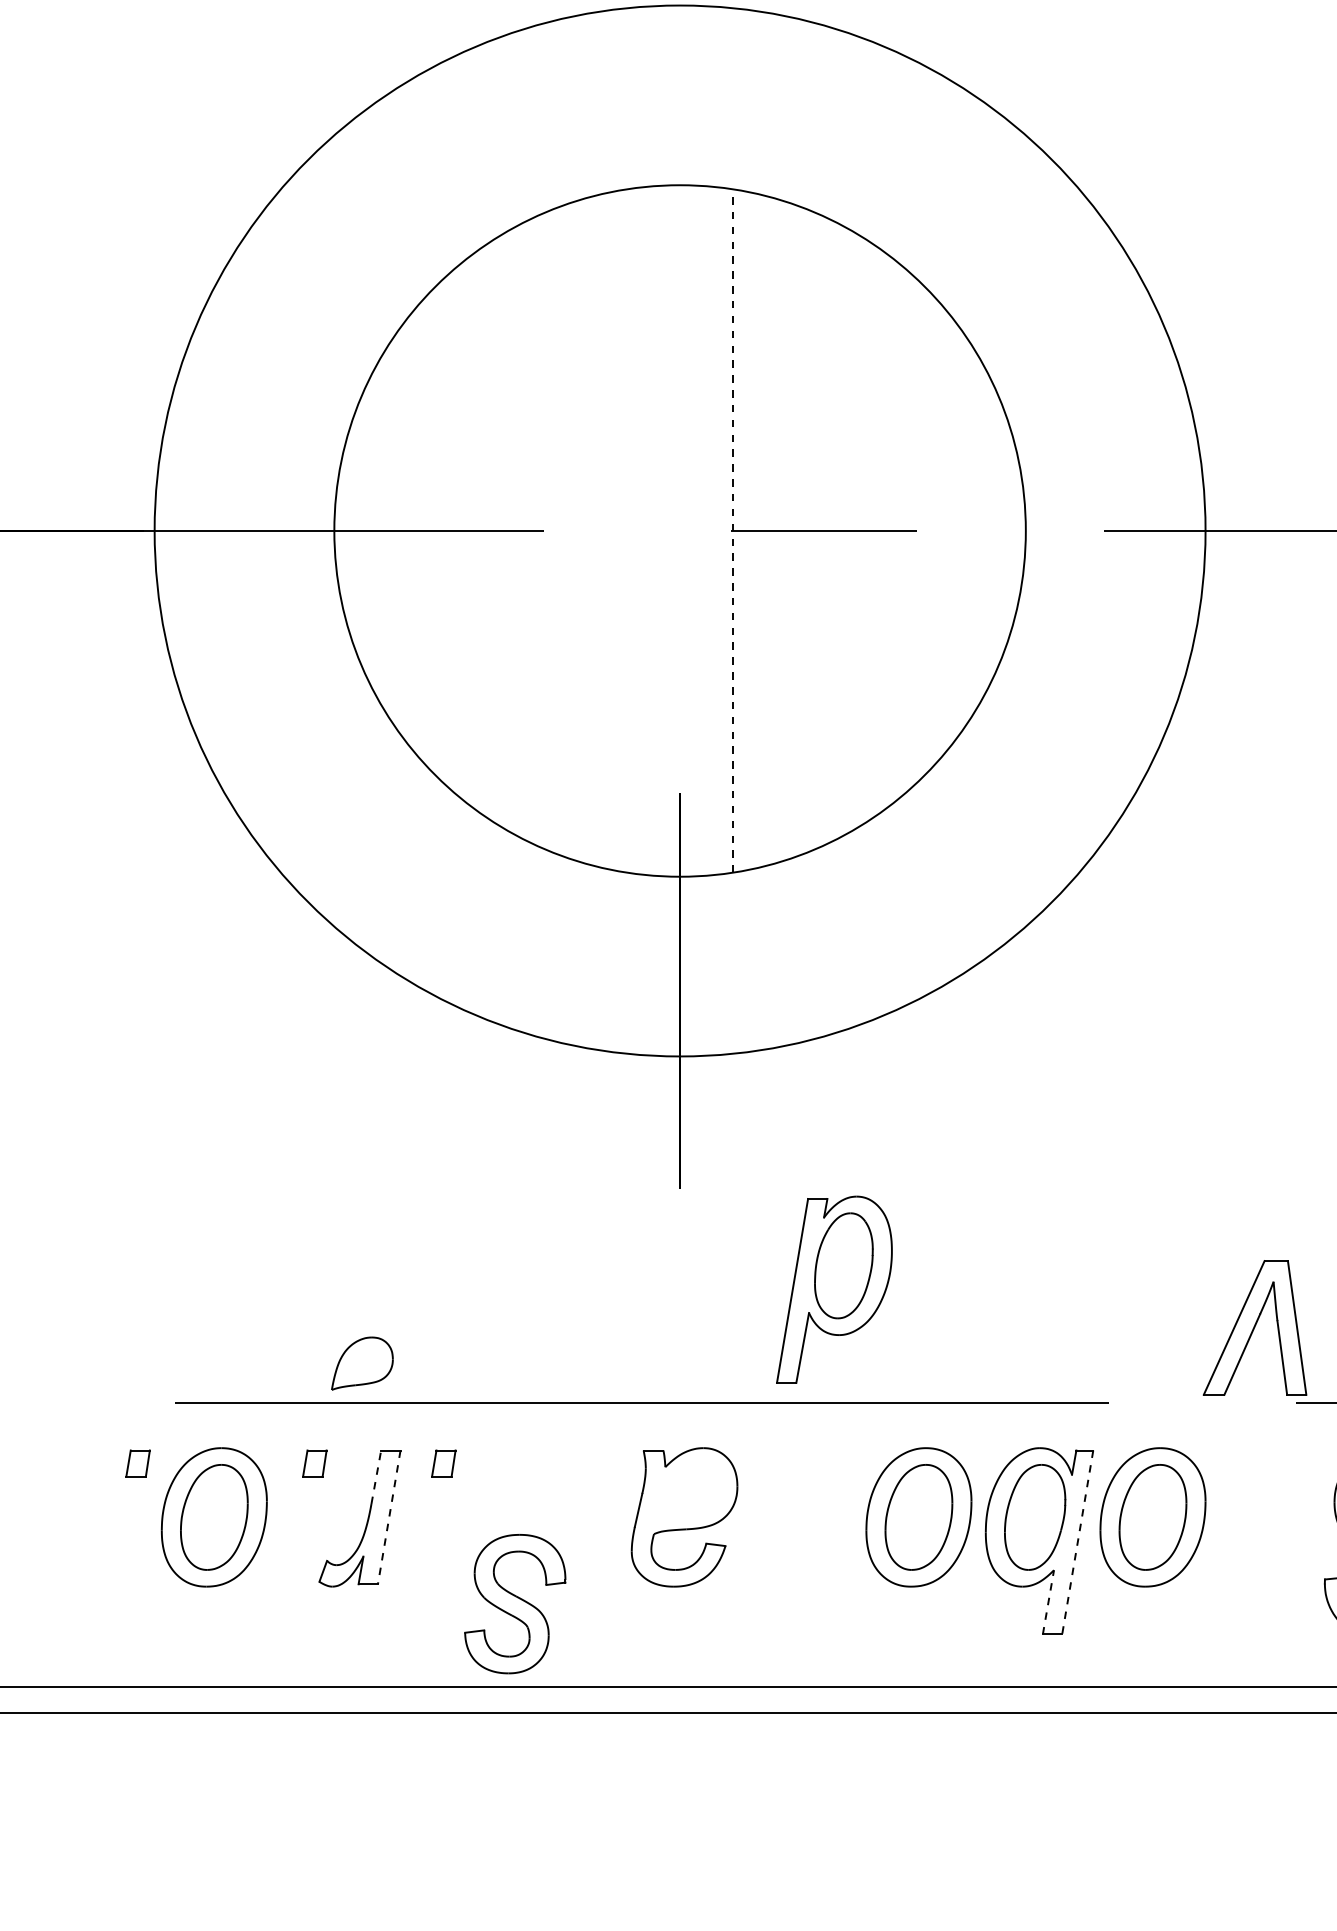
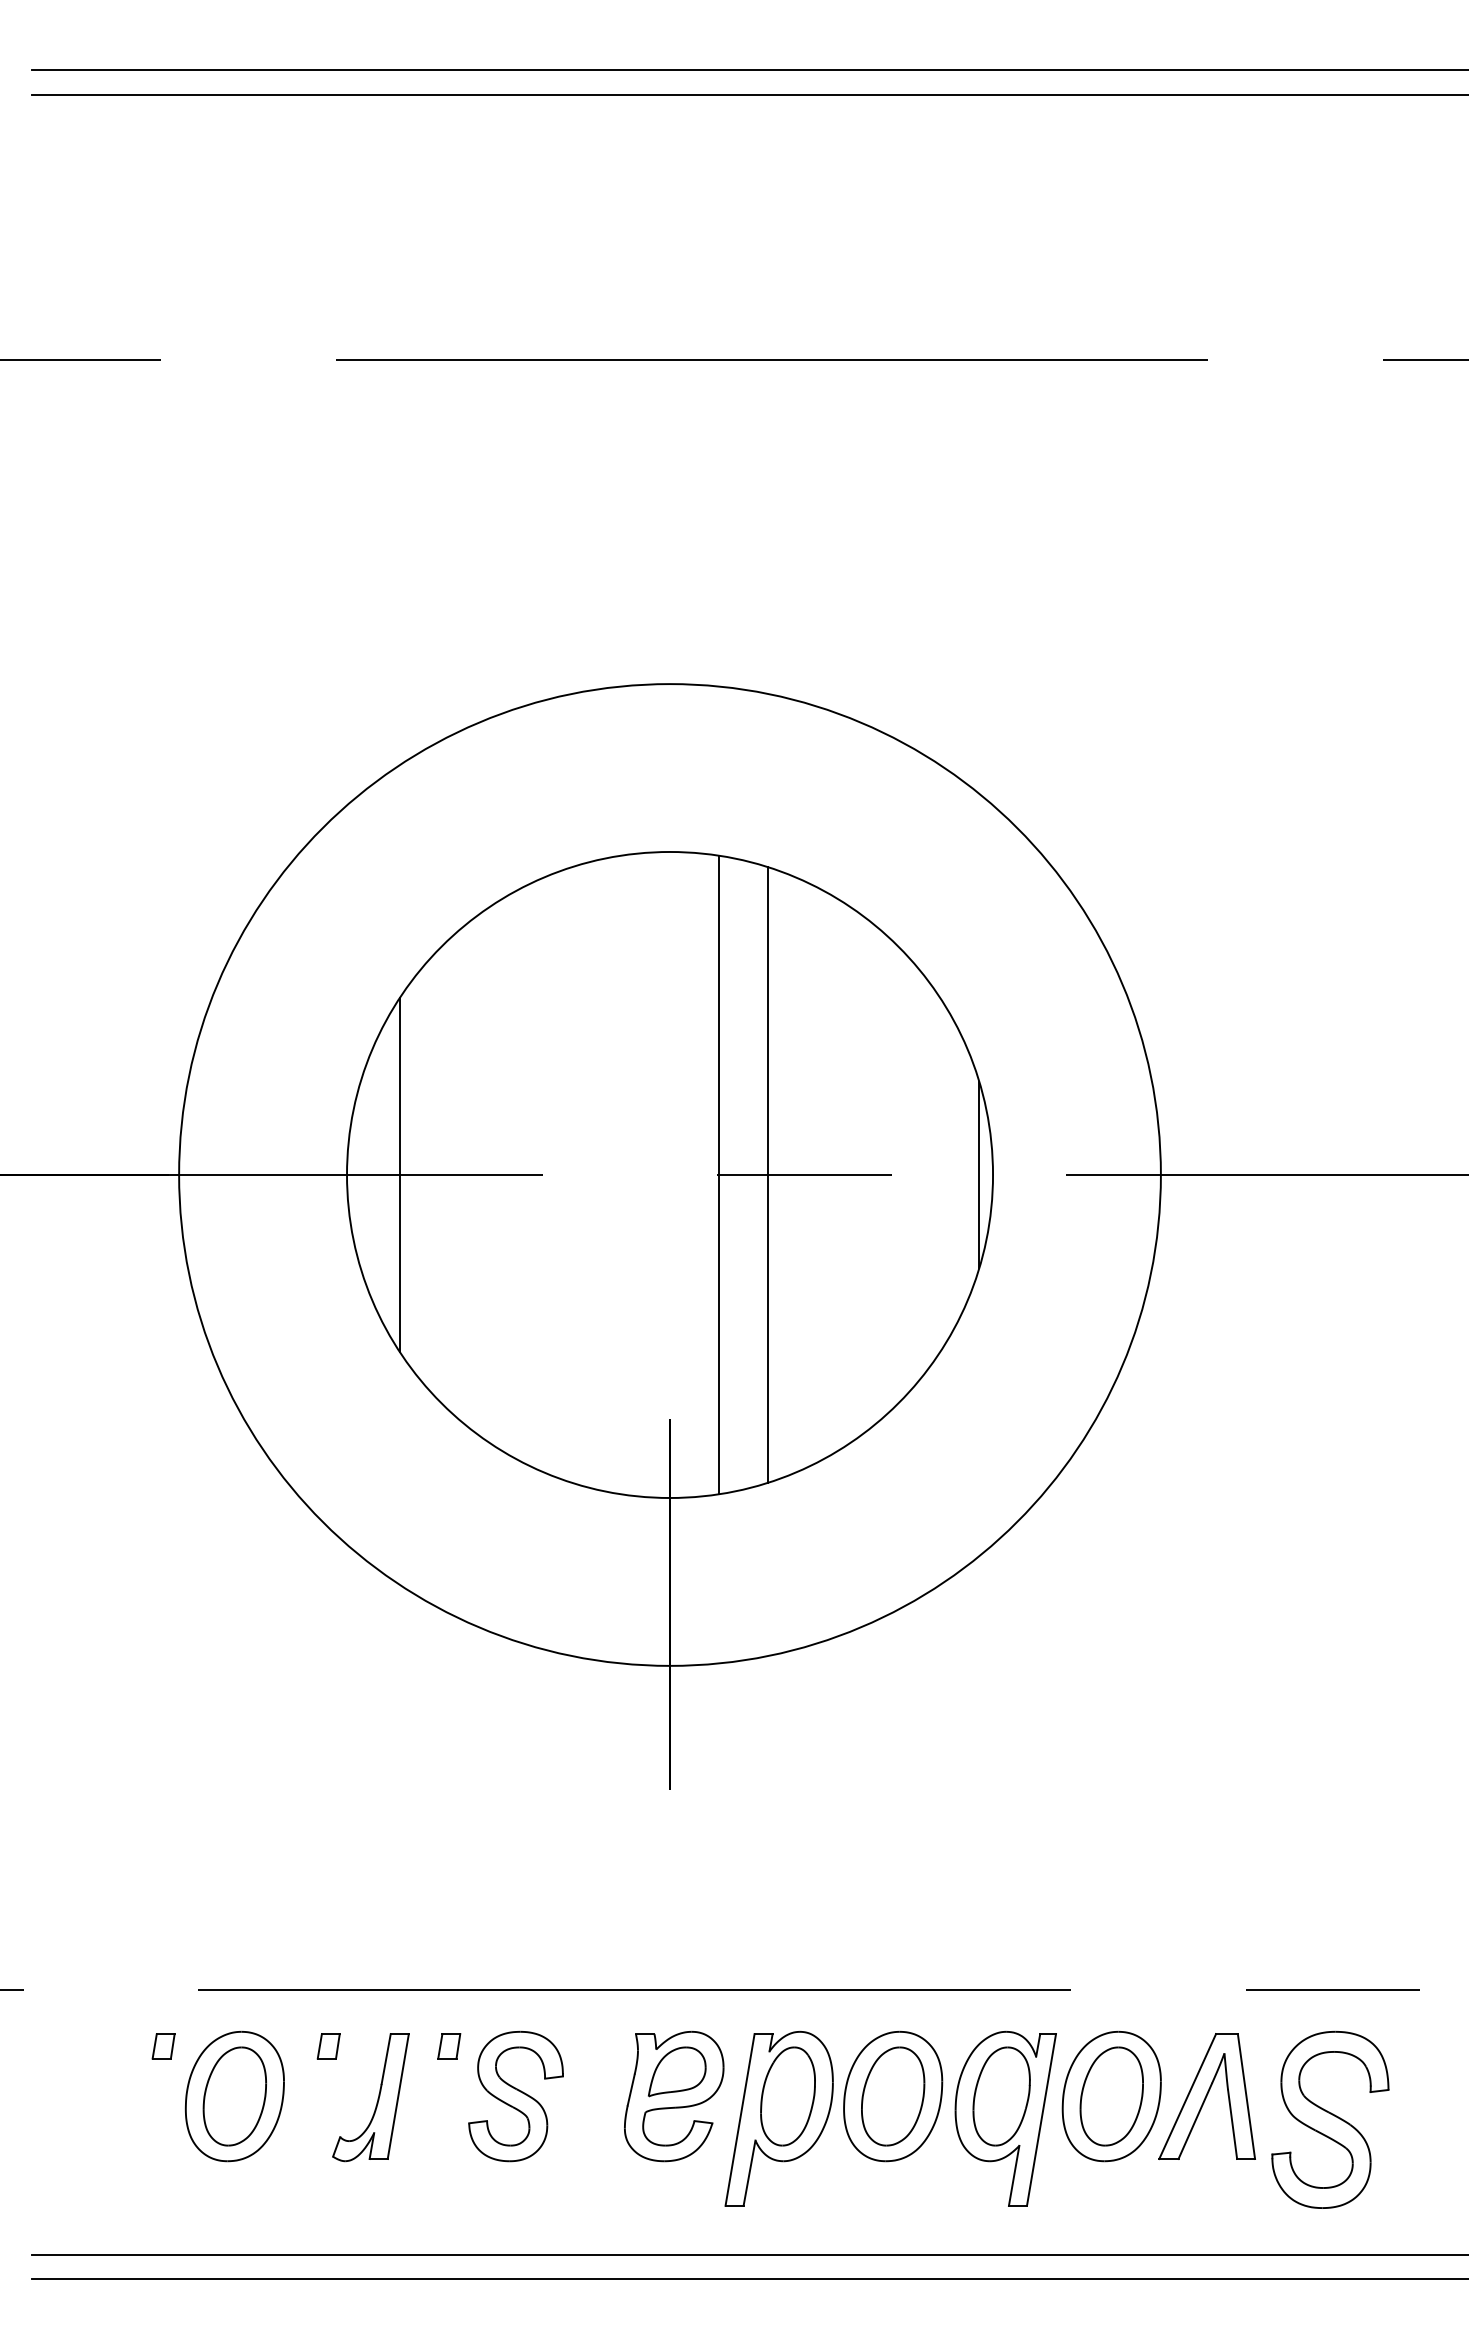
line: (391, 530) -> (400, 1174), added
line: (733, 530) -> (719, 1174), dashed -> solid
line: (785, 530) -> (768, 1174), added
line: (1011, 530) -> (979, 1174), added
part: (833, 1289) -> (778, 2118), moved
part: (1254, 1327) -> (1206, 2096), moved
part: (362, 1363) -> (677, 2071), moved
line: (376, 1476) -> (386, 2058), dashed -> solid
line: (389, 1518) -> (398, 2097), dashed -> solid
line: (1077, 1543) -> (1041, 2120), dashed -> solid
line: (1048, 1601) -> (1014, 2175), dashed -> solid
part: (514, 1604) -> (515, 2096), moved

